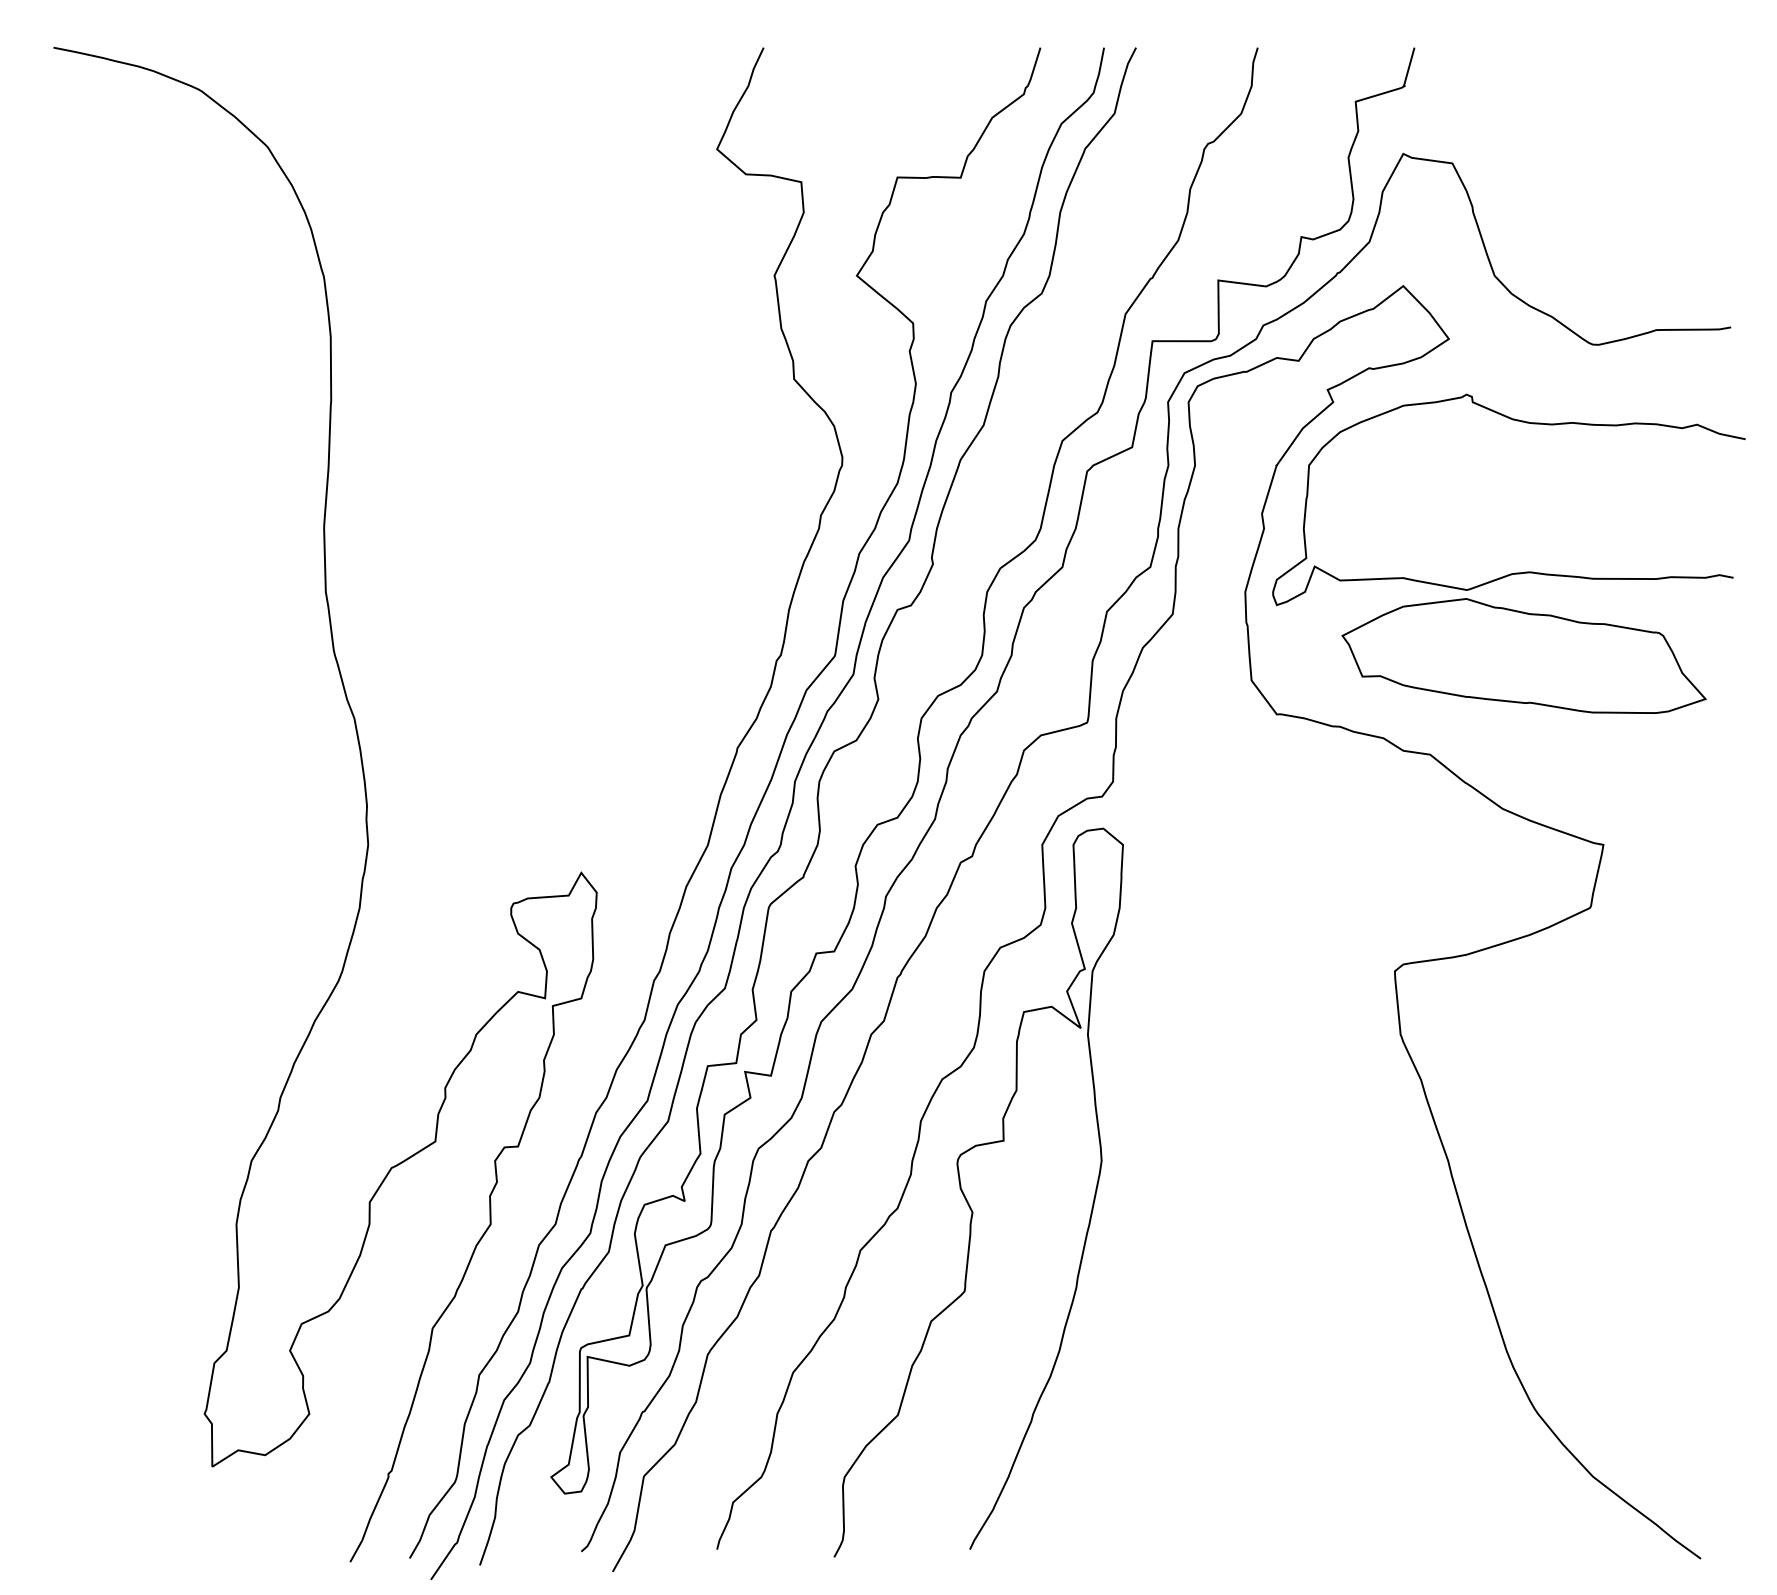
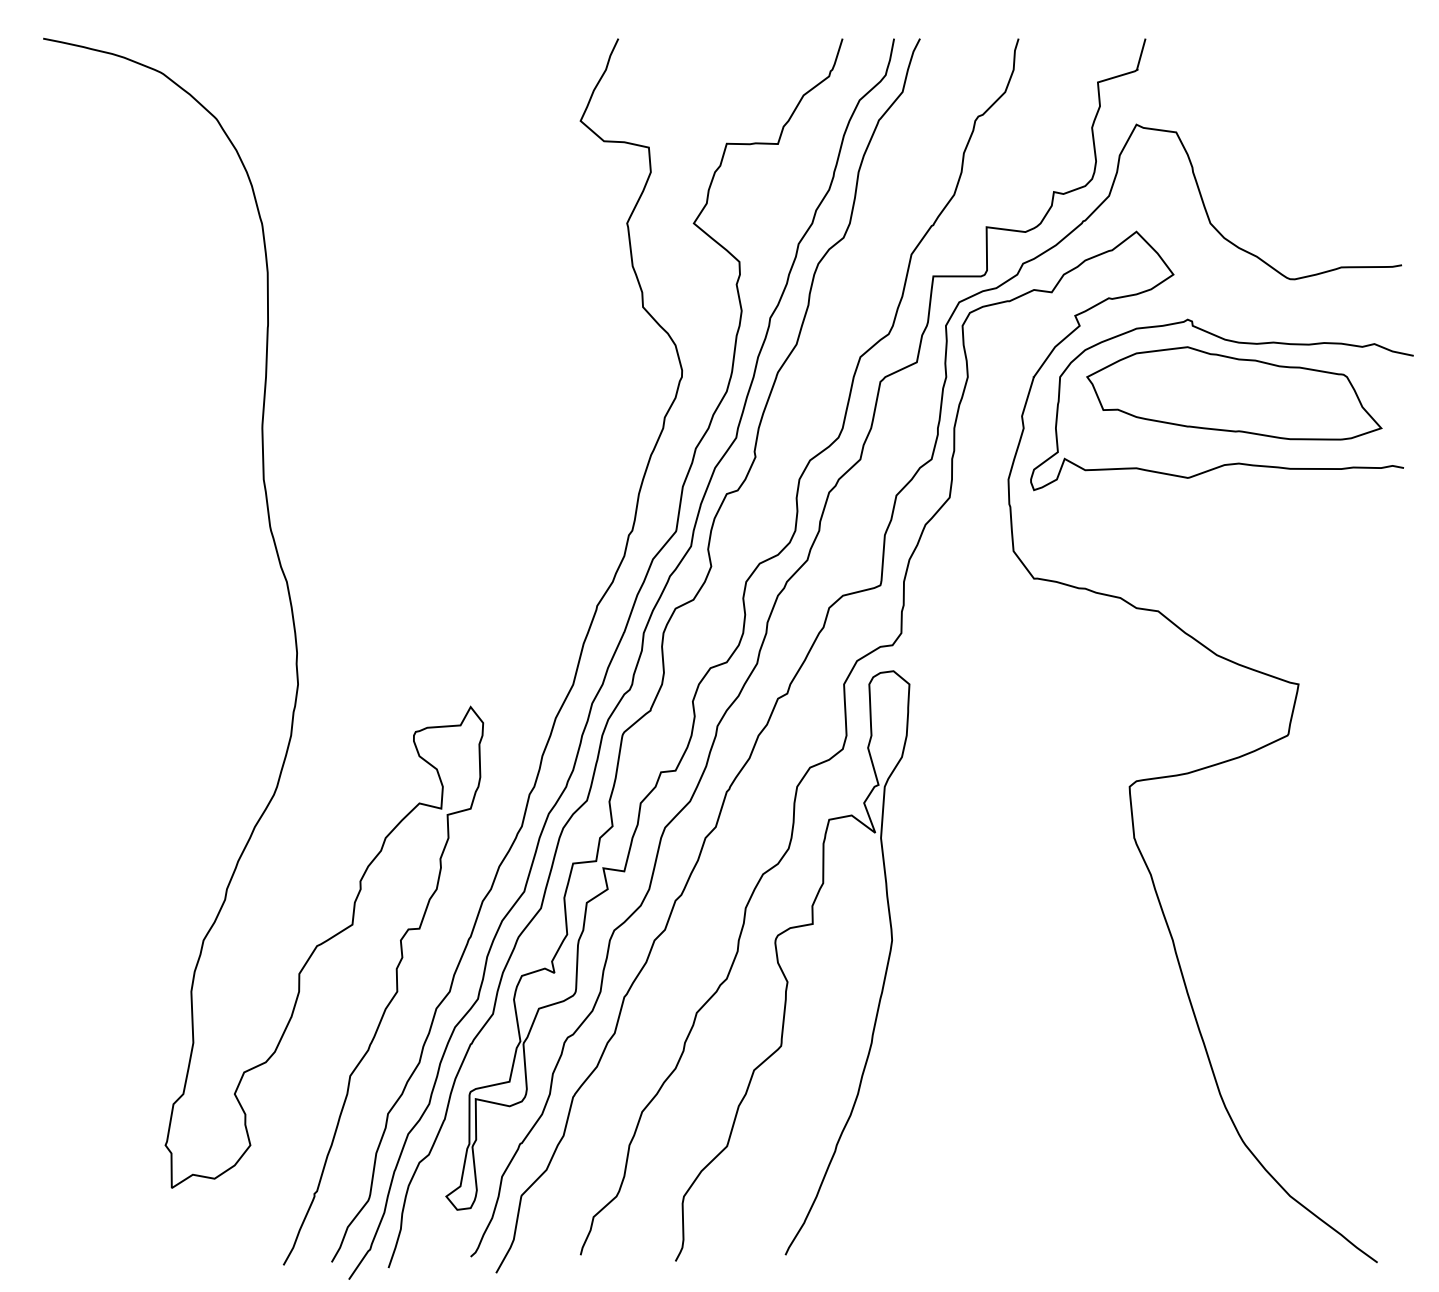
part: (1524, 656) -> (1234, 393), moved

